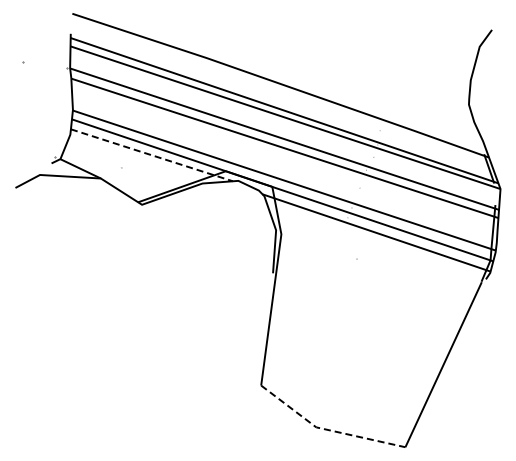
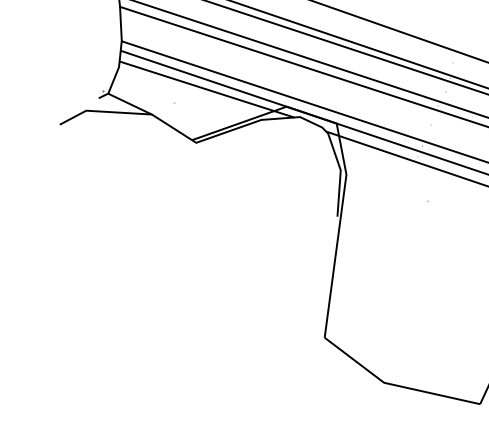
line: (152, 155) -> (207, 89), dashed -> solid
line: (326, 429) -> (395, 385), dashed -> solid

